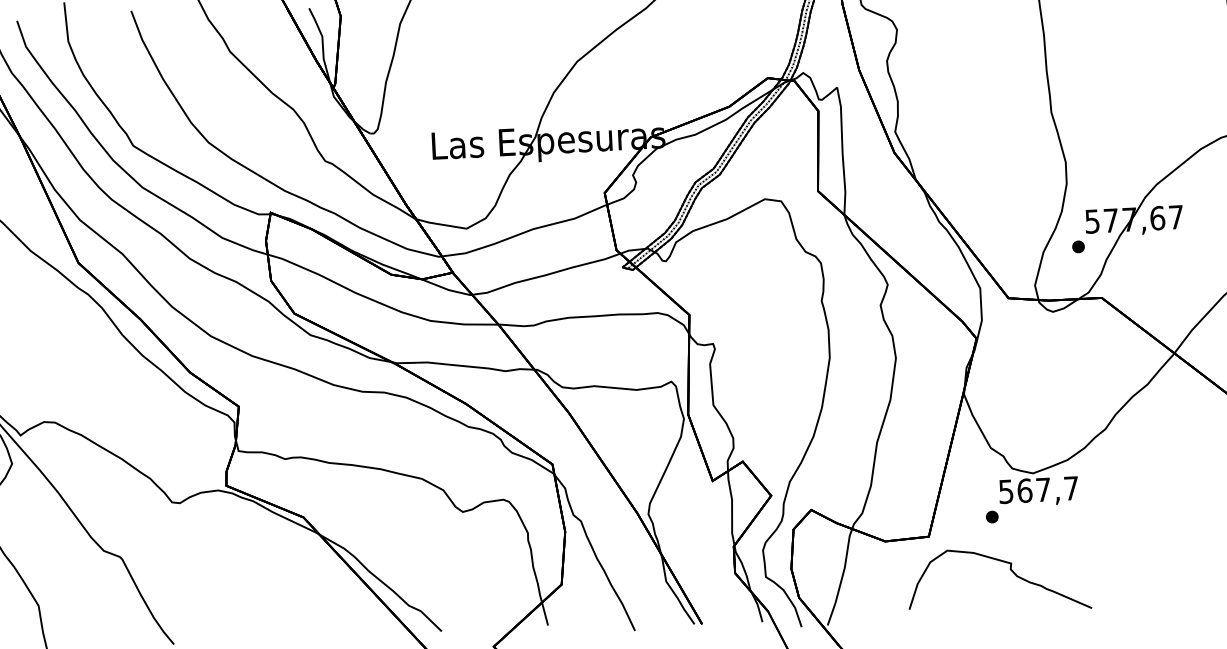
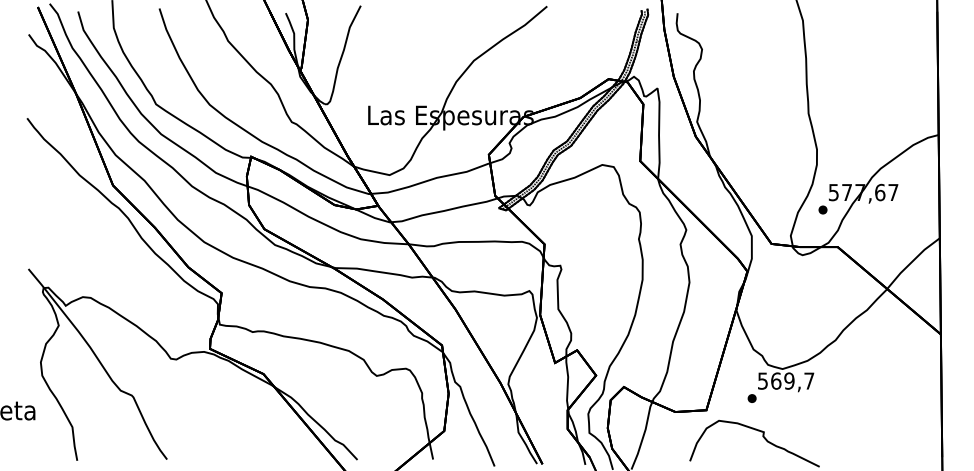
text: (1043, 488) -> (789, 380), 567,7 -> 569,7

